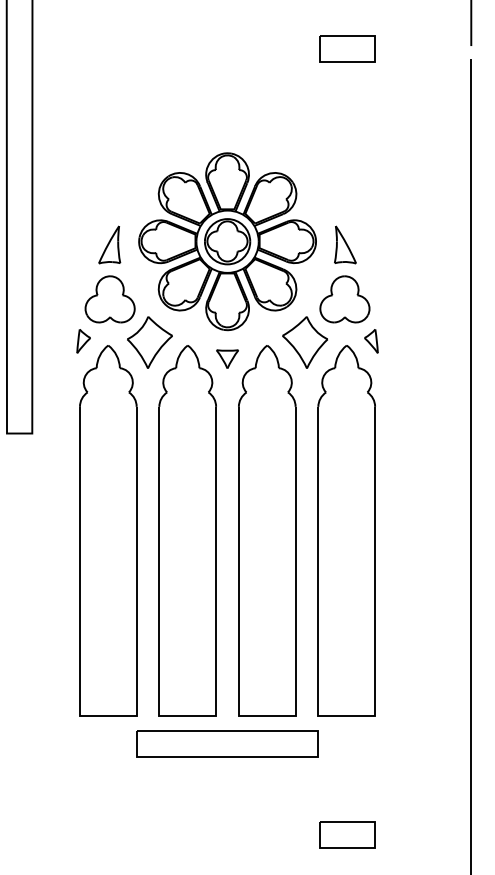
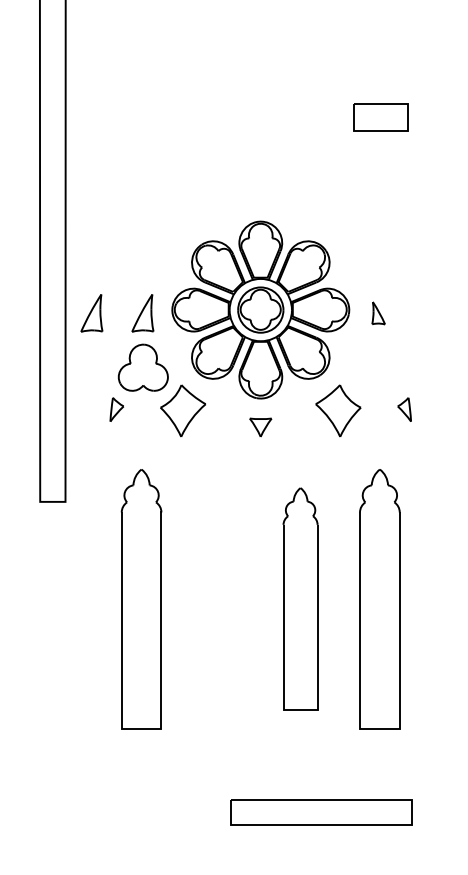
part: (58, 244) -> (91, 312), added
part: (345, 244) -> (378, 312), size x0.6
part: (344, 299) -> (377, 367), removed
part: (108, 530) -> (141, 598), size x0.7
part: (187, 530) -> (220, 598), removed
part: (267, 530) -> (300, 598), size x0.6
part: (346, 530) -> (379, 598), size x0.7
part: (227, 743) -> (321, 811), moved

